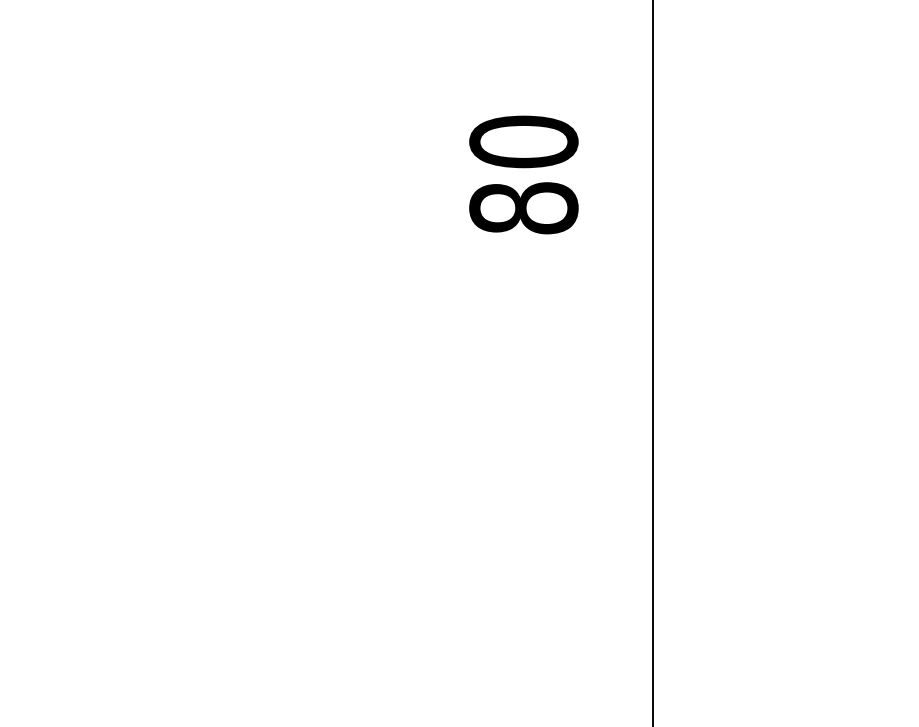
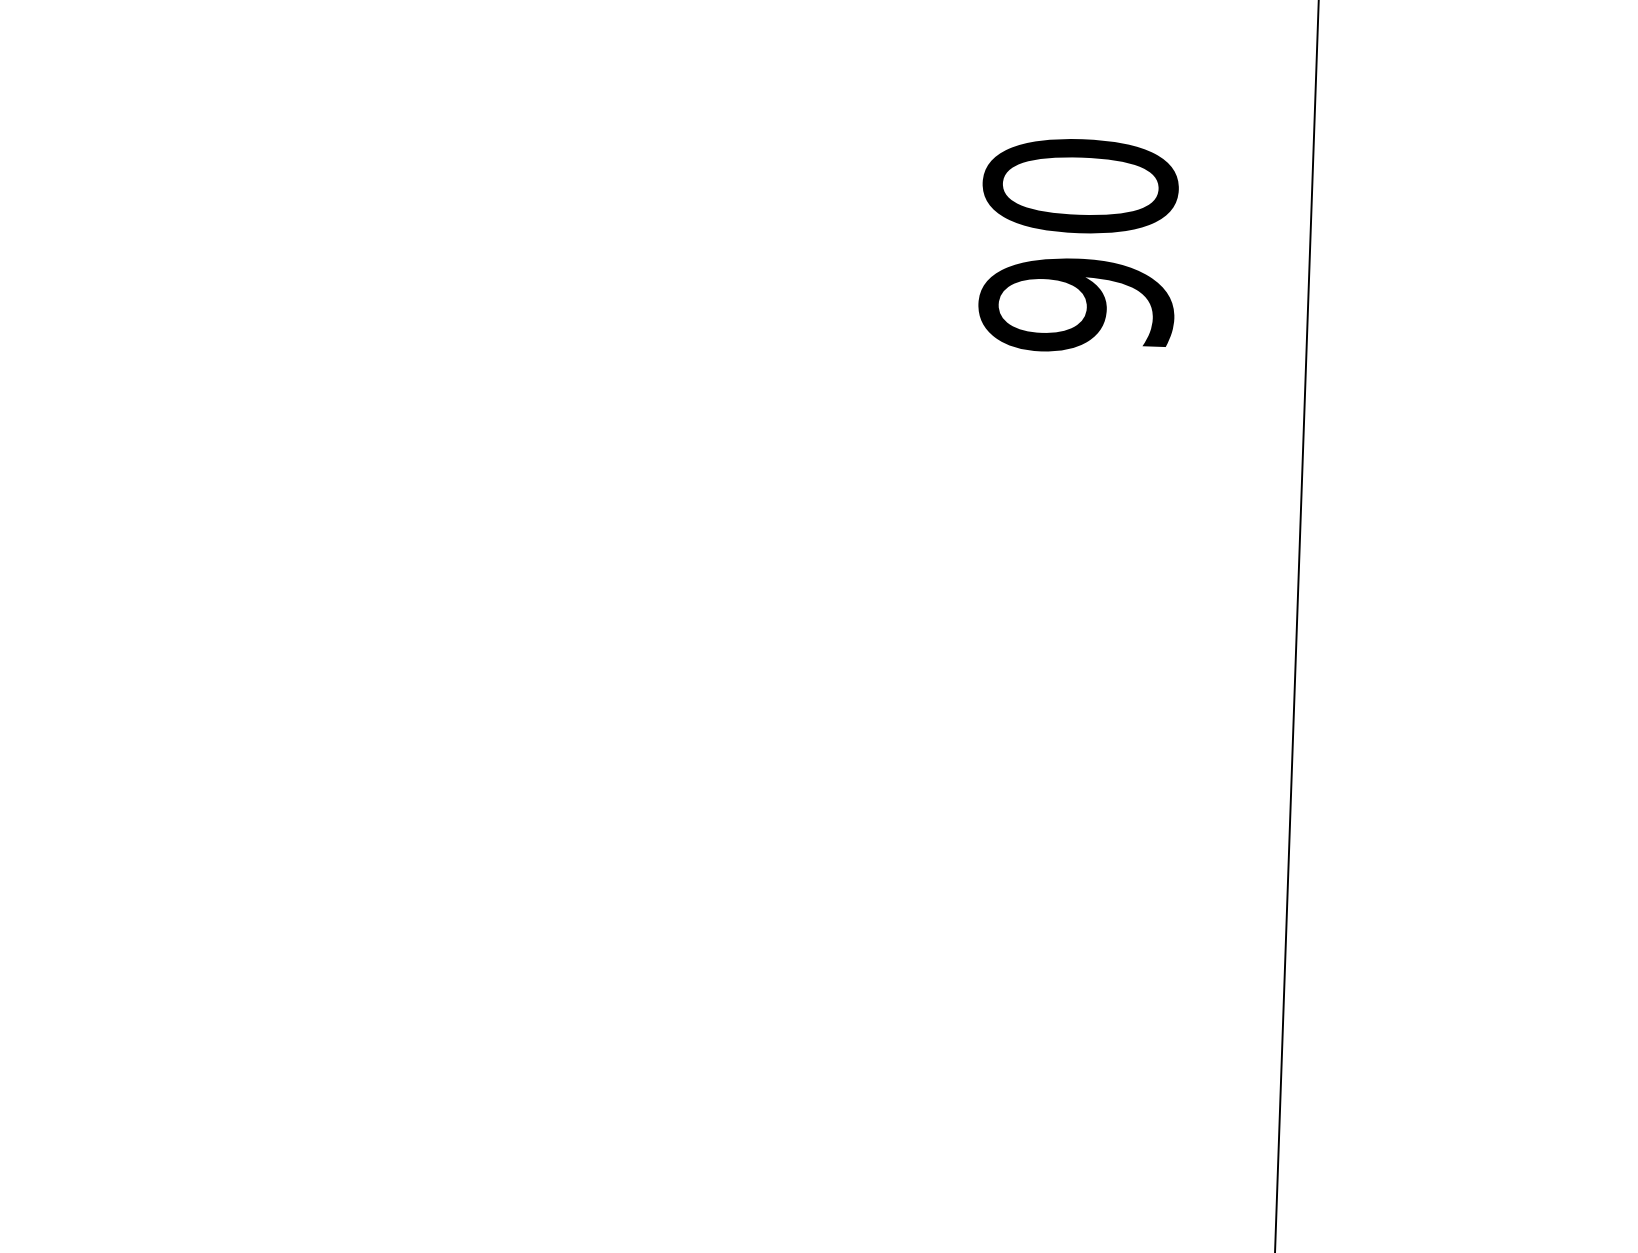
text: (523, 208) -> (1075, 305), 80 -> 90

